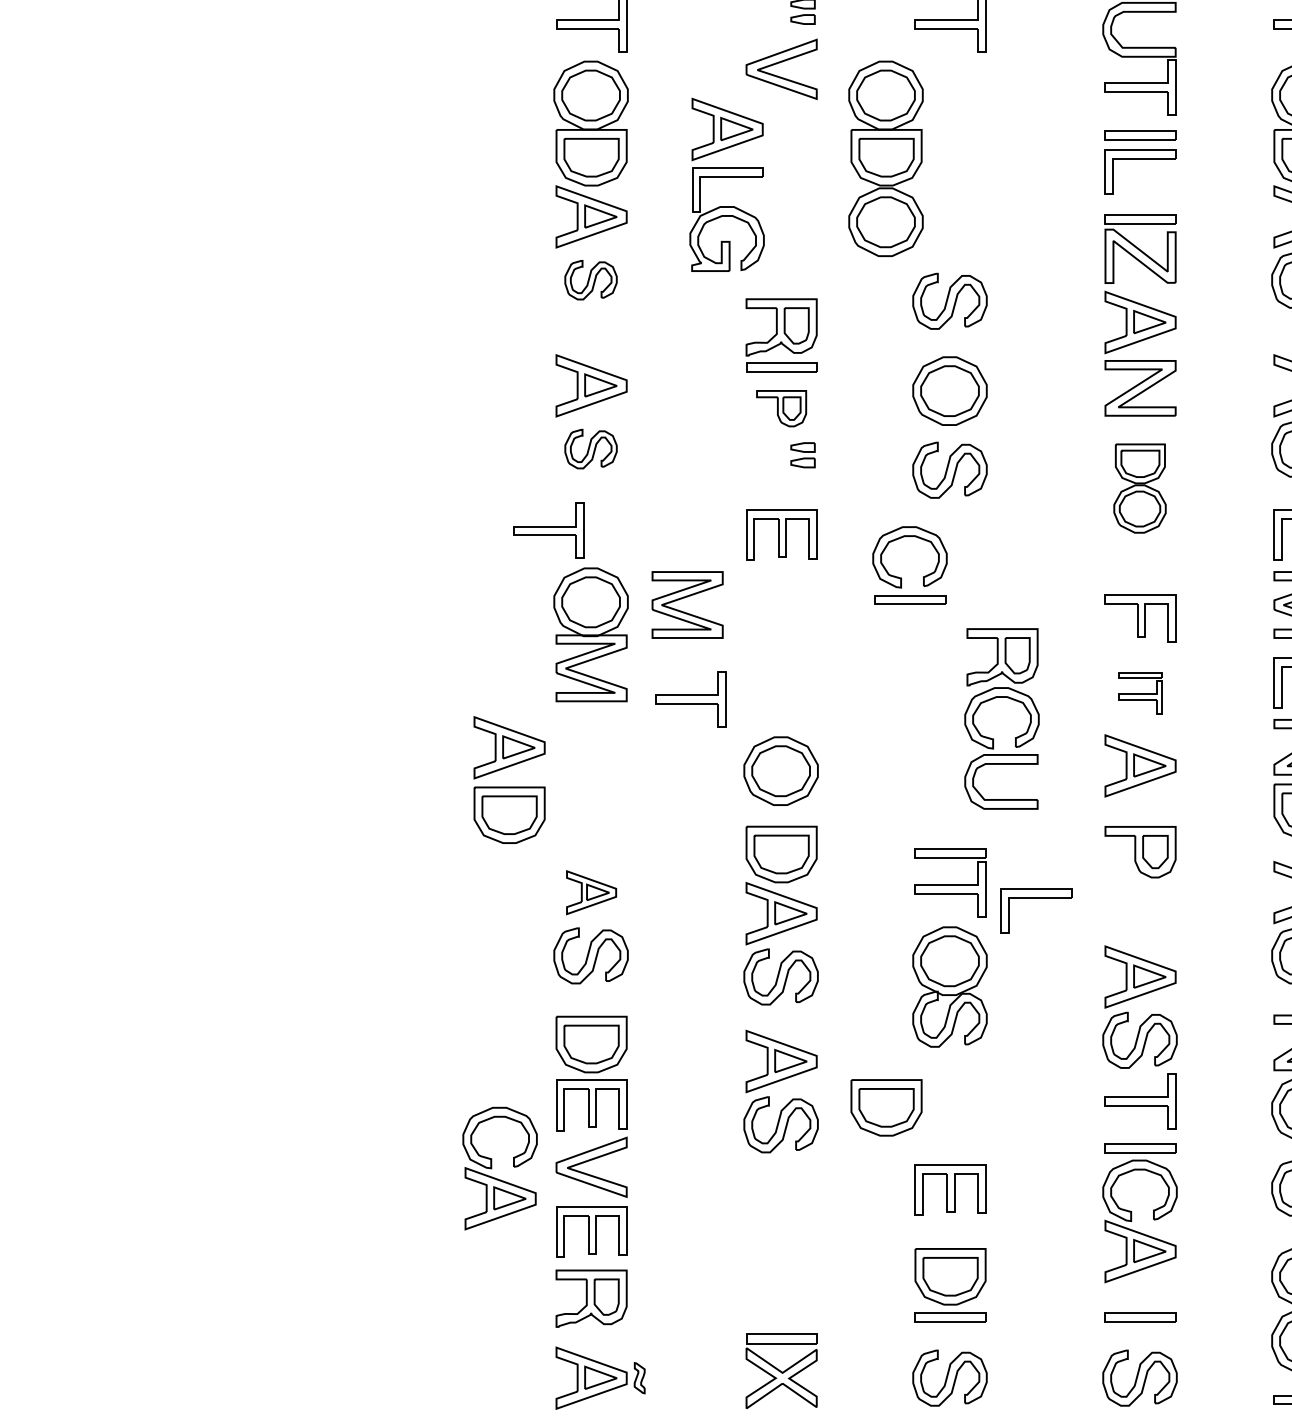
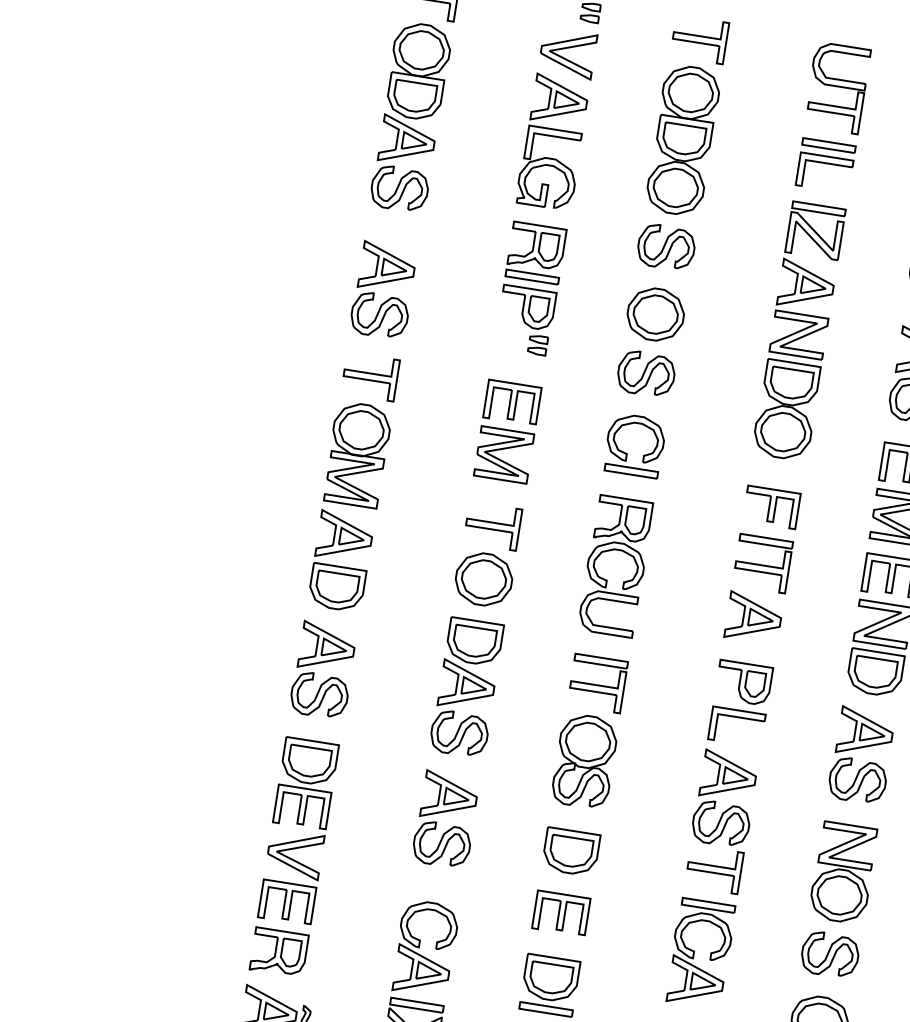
part: (885, 158) -> (682, 140), moved
part: (726, 177) -> (553, 136), moved
part: (590, 279) -> (399, 188), size x1.43
part: (781, 408) -> (527, 307), size x1.43
part: (590, 448) -> (379, 314), size x1.43
part: (1139, 488) -> (786, 410), size x1.43
part: (548, 530) -> (370, 376), moved
part: (901, 577) -> (627, 453), moved
part: (684, 598) -> (502, 449), moved
part: (1140, 692) -> (762, 563), size x1.67
part: (690, 699) -> (492, 525), moved
part: (993, 699) -> (611, 550), moved
part: (509, 786) -> (340, 566), moved
part: (591, 892) -> (327, 647), size x1.43
part: (1036, 898) -> (738, 717), moved
part: (886, 1107) -> (571, 851), moved
part: (492, 1168) -> (419, 947), moved

